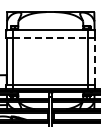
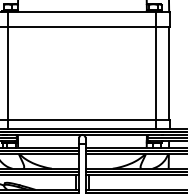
line: (51, 37) -> (83, 26), dashed -> solid
line: (94, 61) -> (169, 73), dashed -> solid

